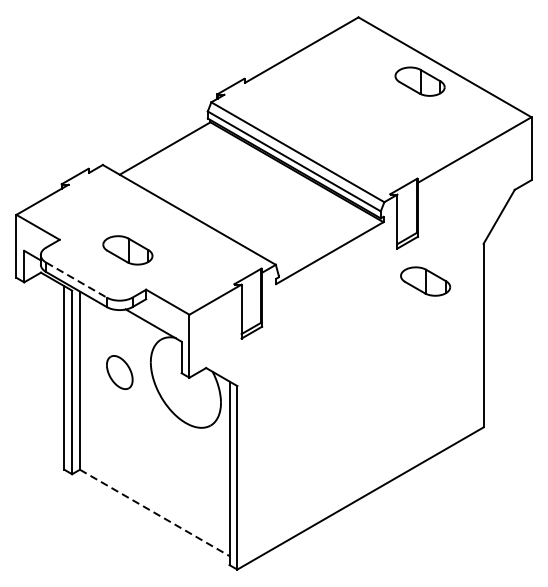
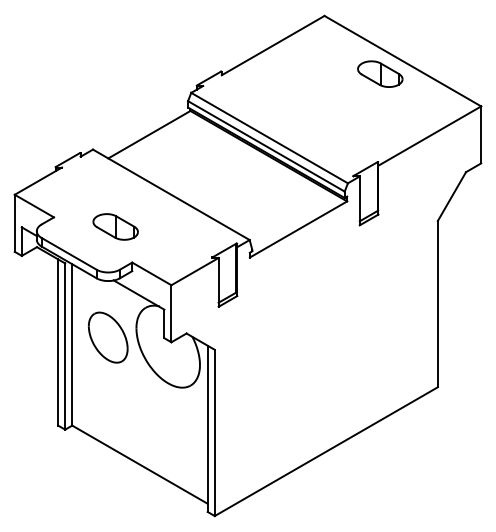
line: (76, 279) -> (69, 253), dashed -> solid
part: (425, 280) -> (385, 254), removed
part: (119, 372) -> (108, 337), size x1.67
line: (155, 512) -> (140, 464), dashed -> solid

